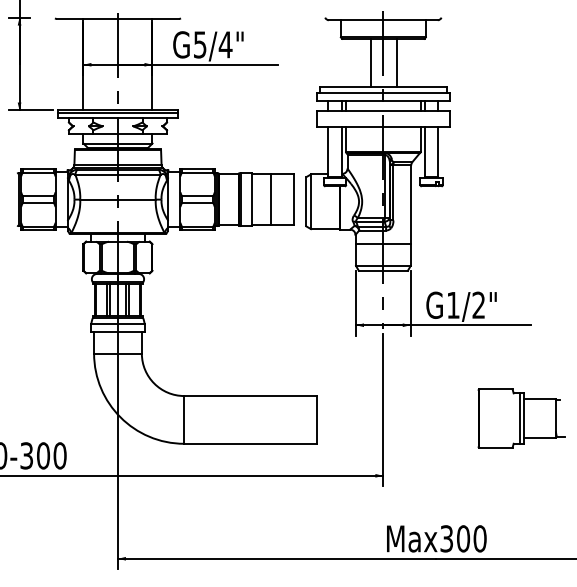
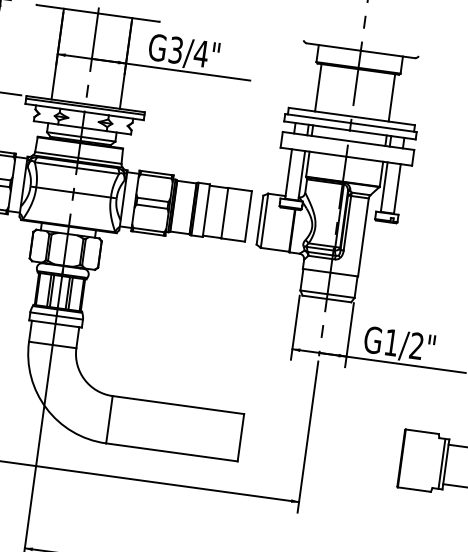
text: (200, 44) -> (176, 49), G5/4" -> G3/4"
line: (371, 62) -> (318, 87), moved
line: (396, 62) -> (391, 97), moved

